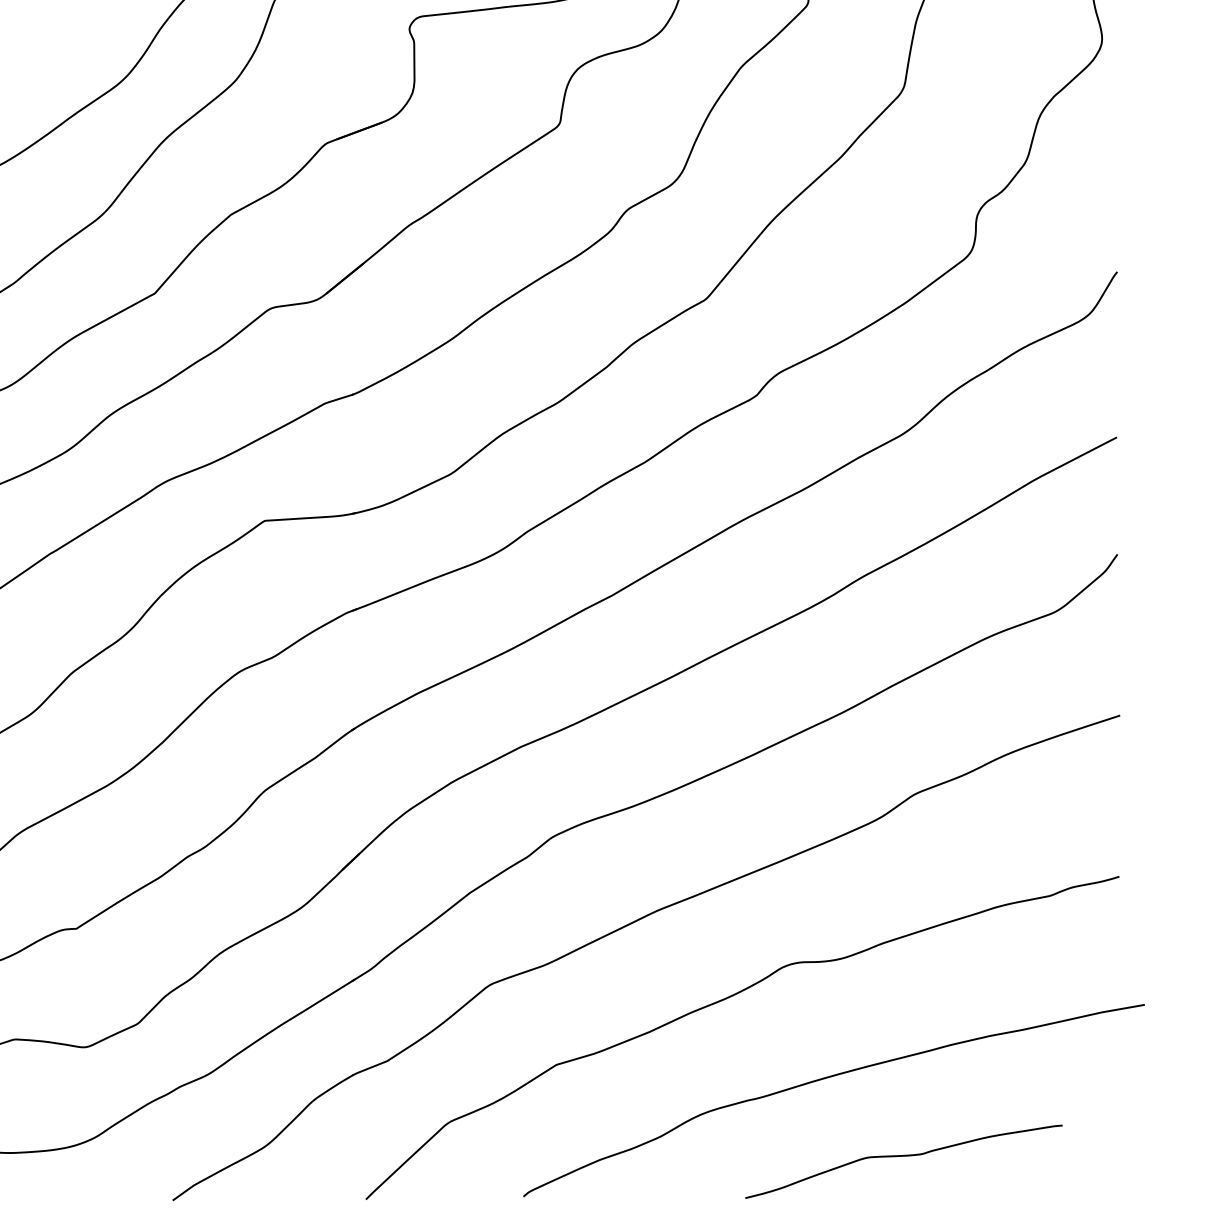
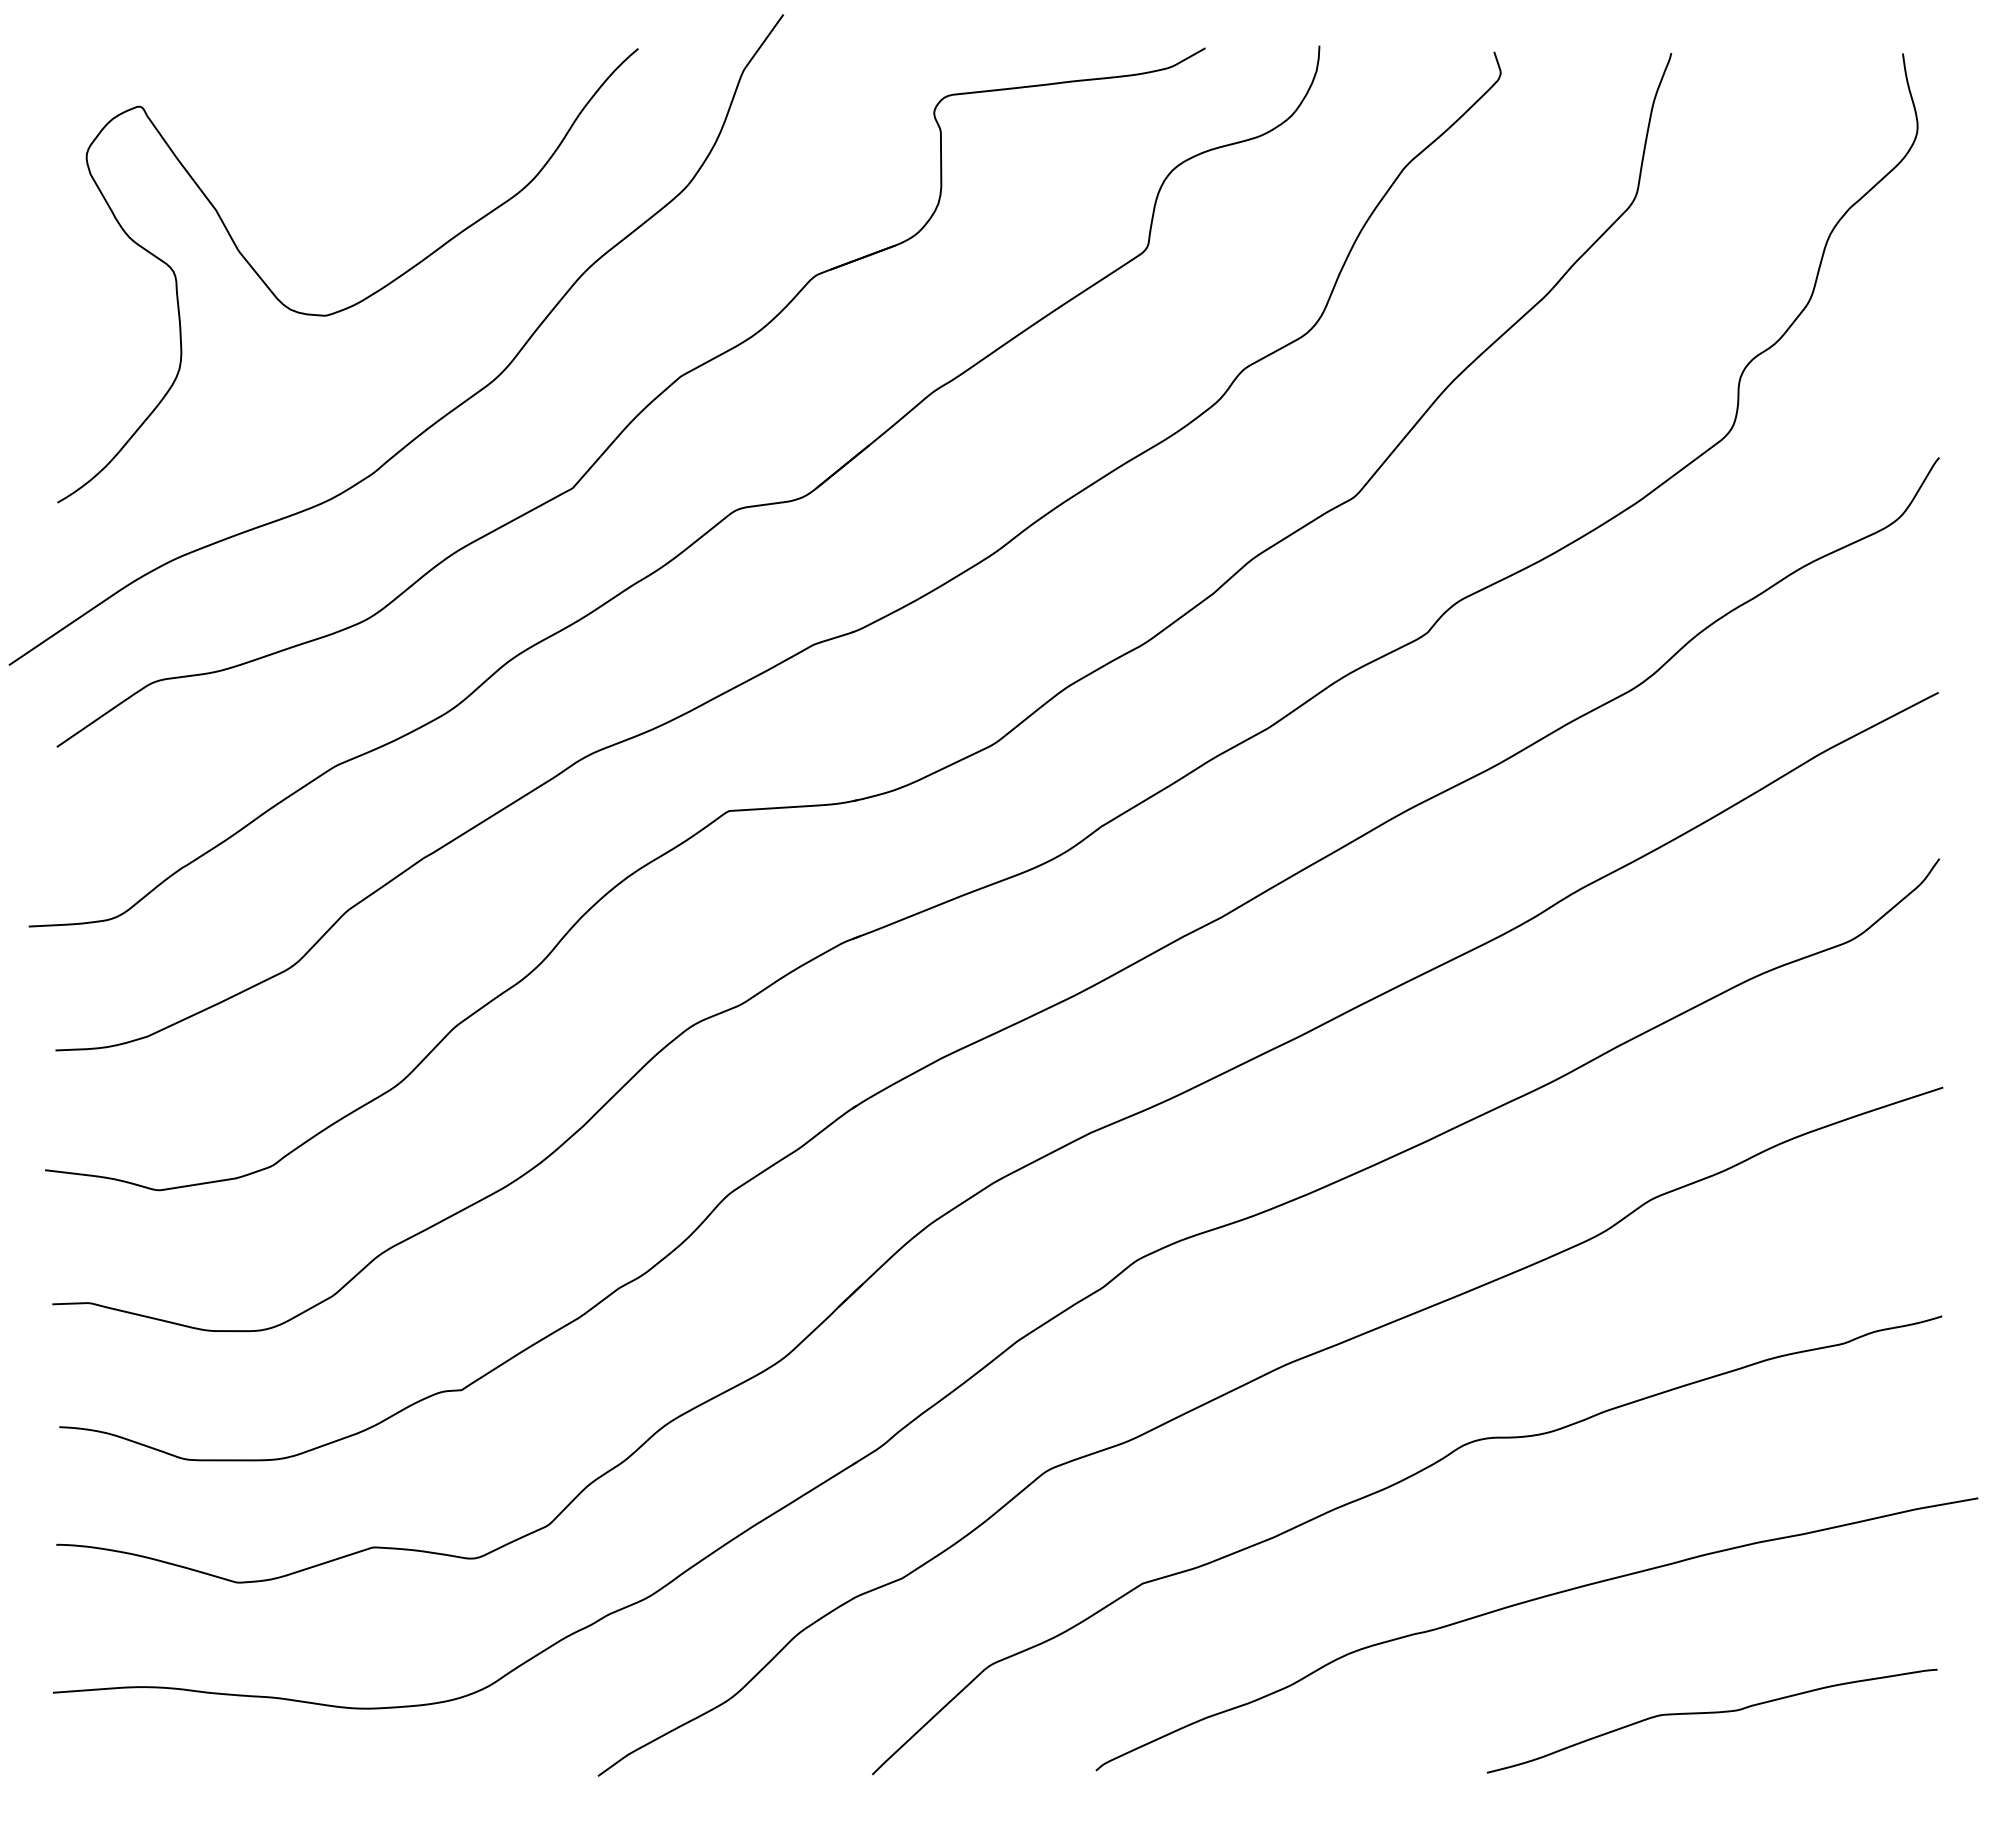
curve: (903, 1156) -> (1711, 1713), moved

